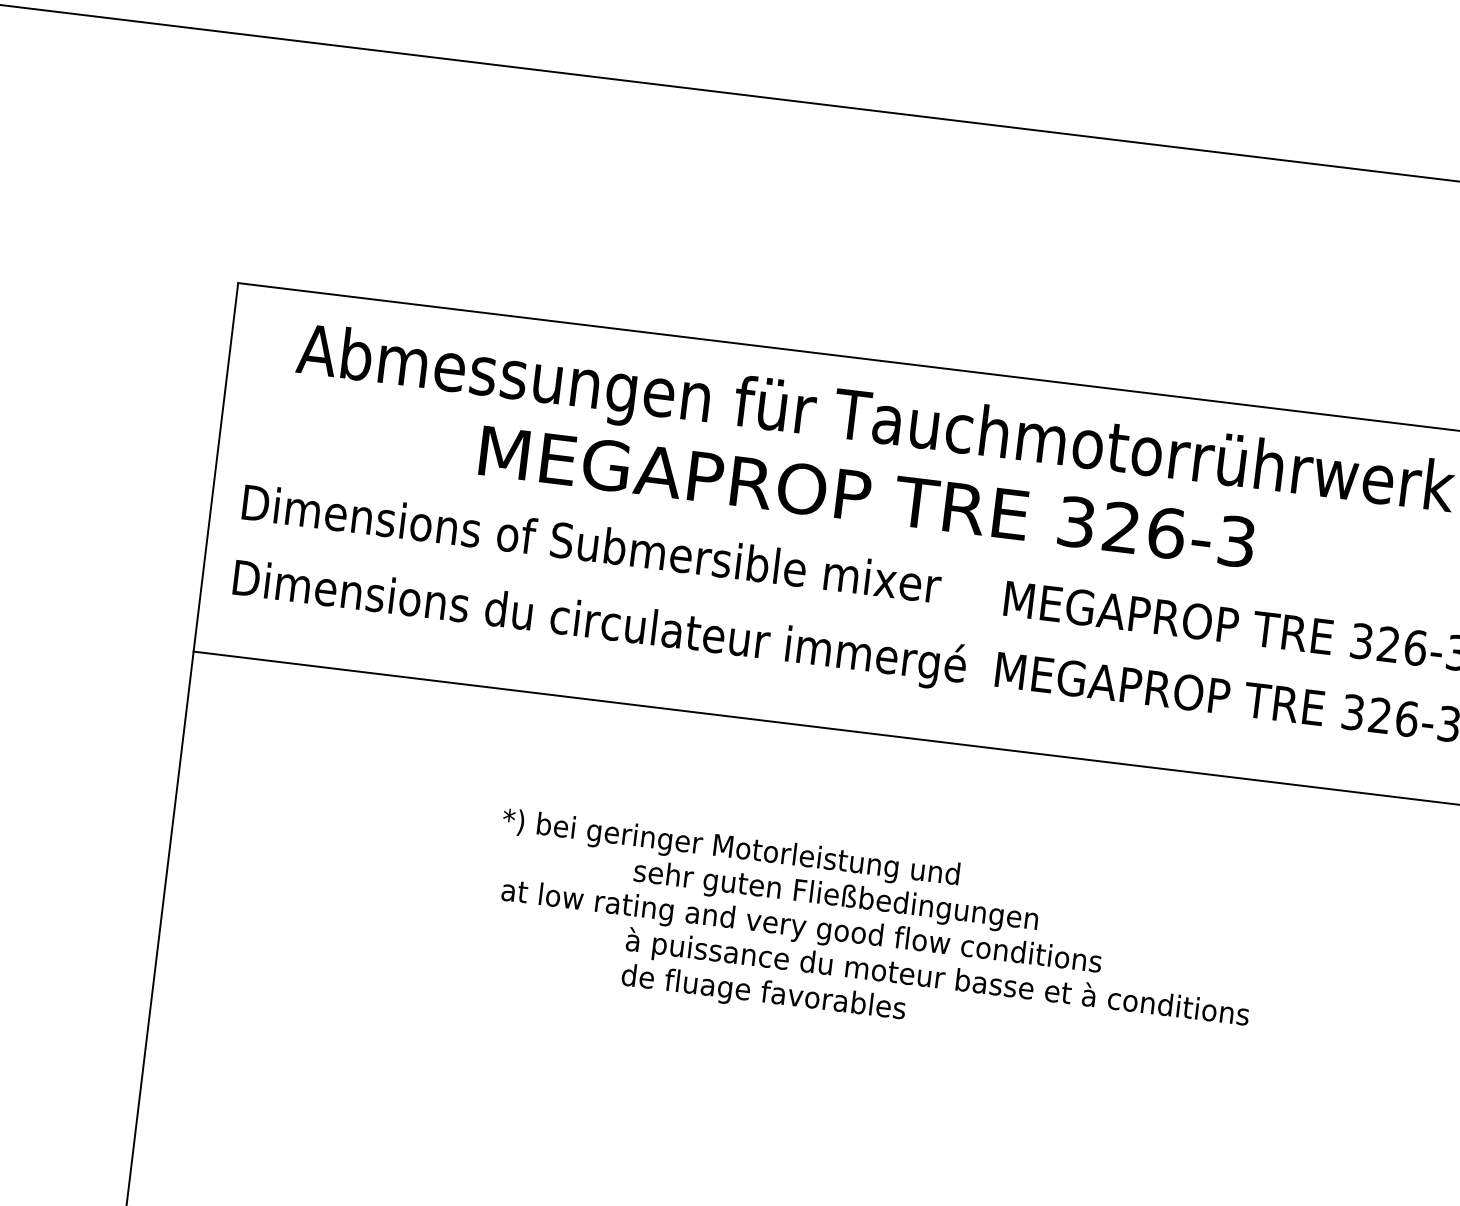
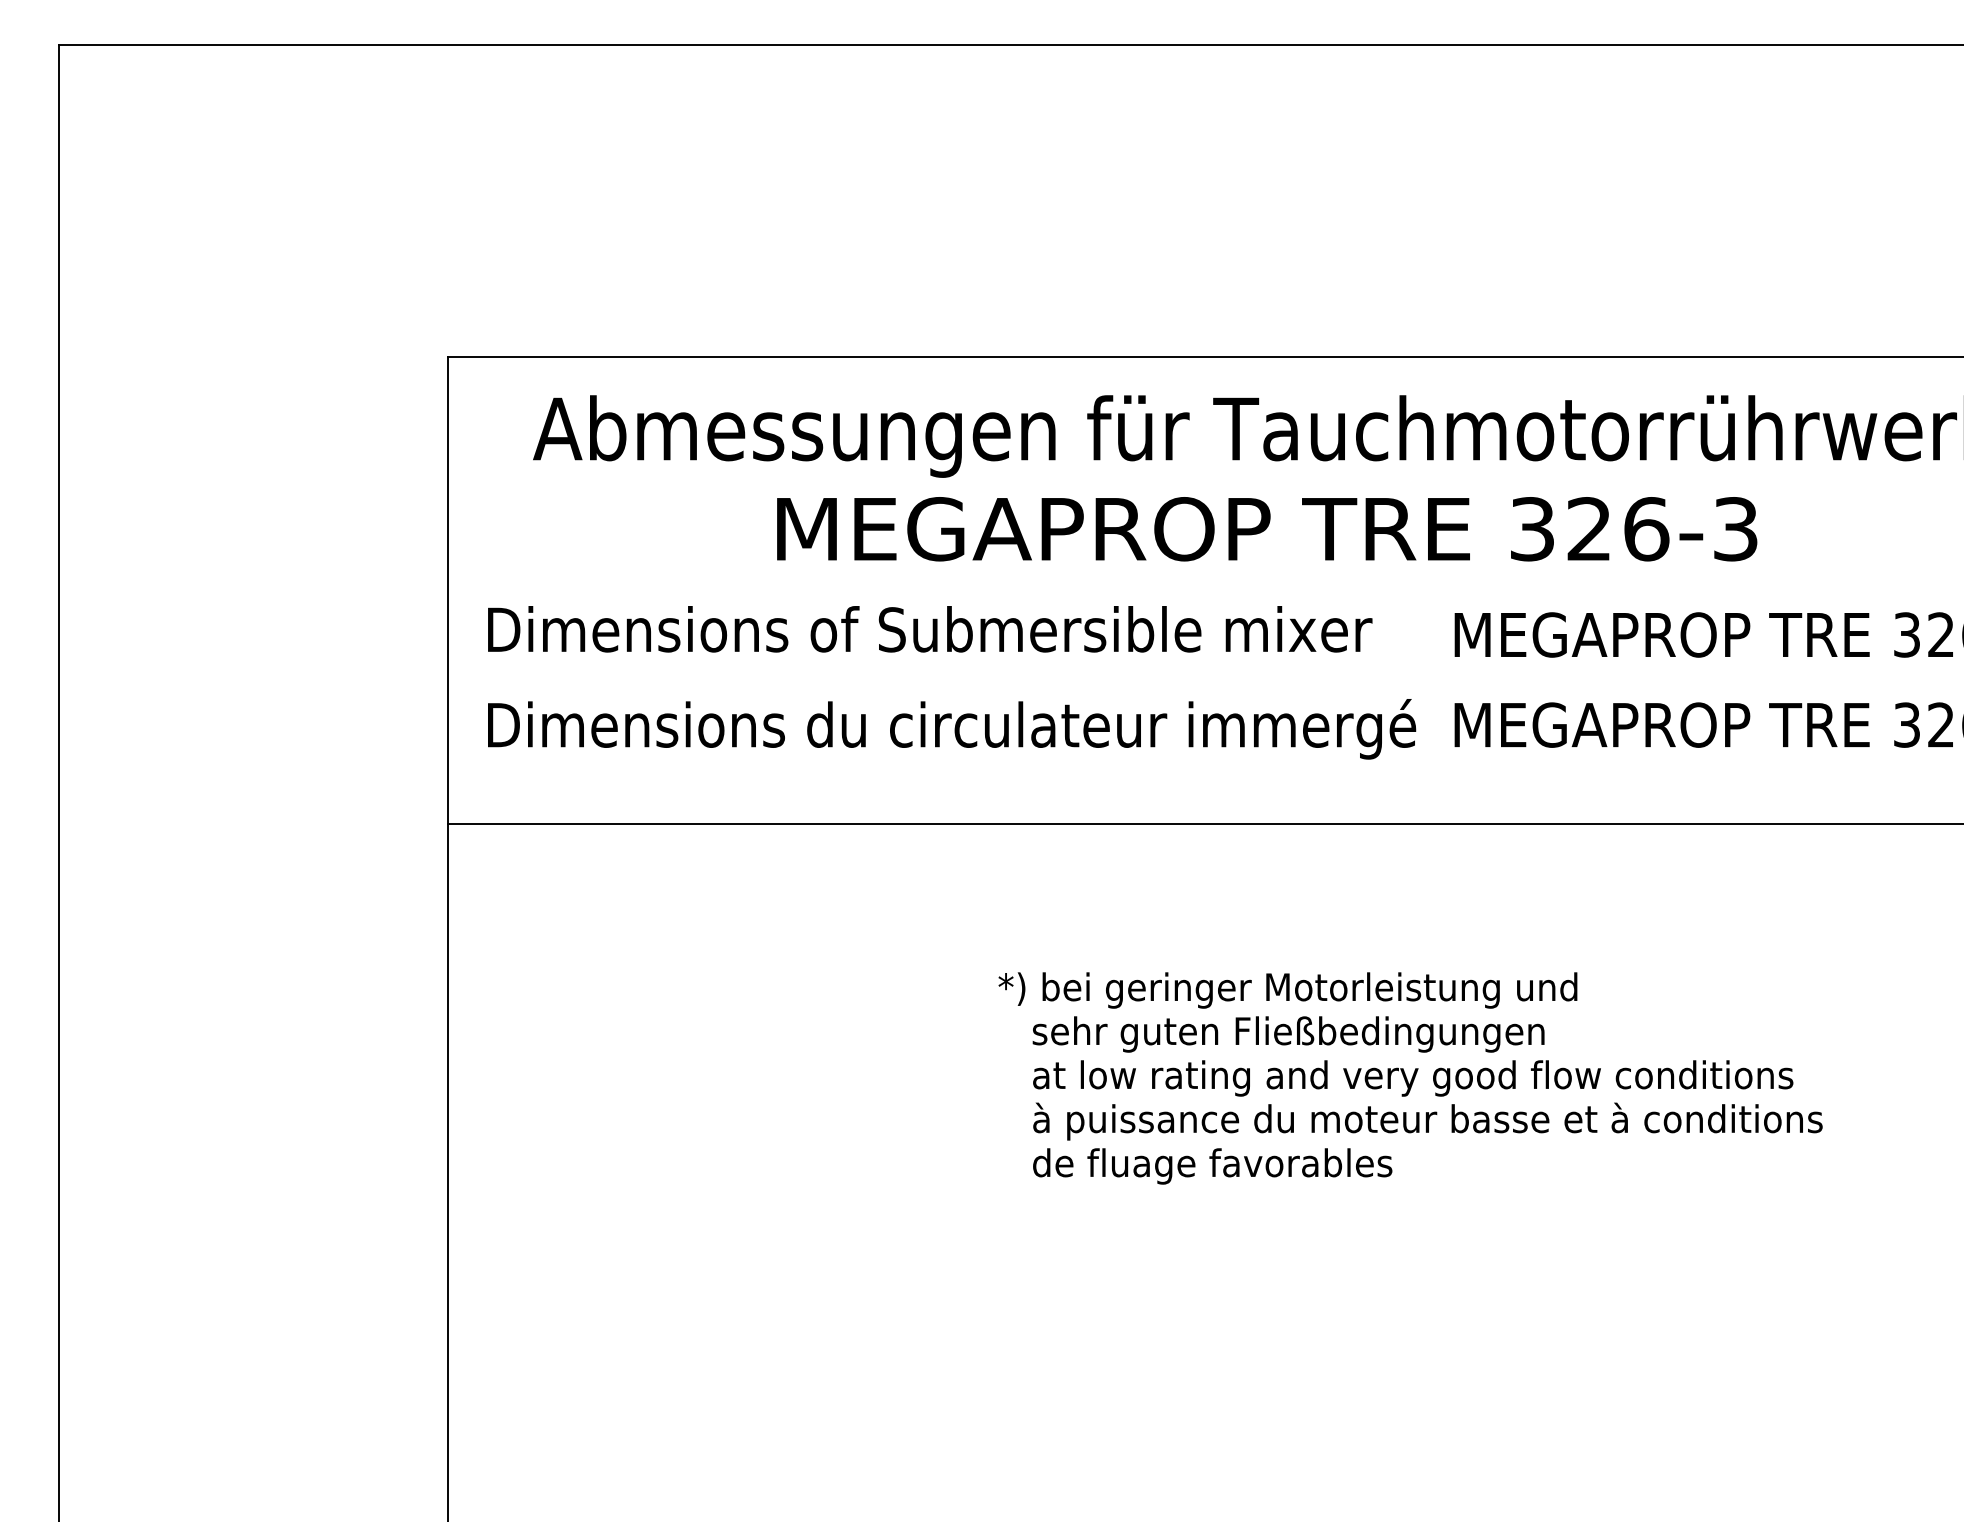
text: (730, 849) -> (1287, 990), moved
text: (801, 928) -> (1413, 1078), moved

